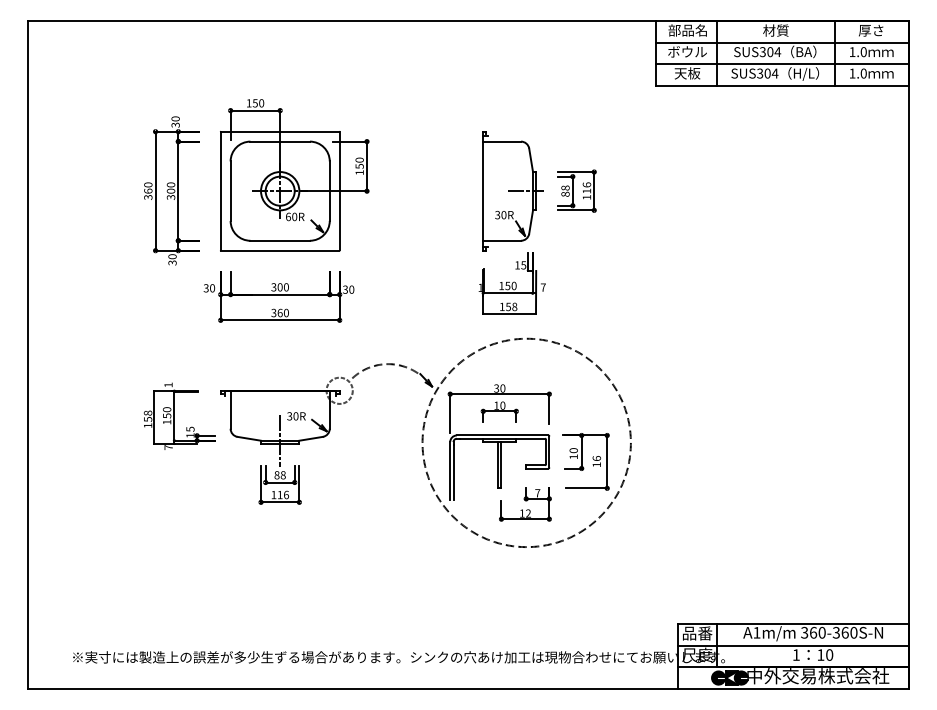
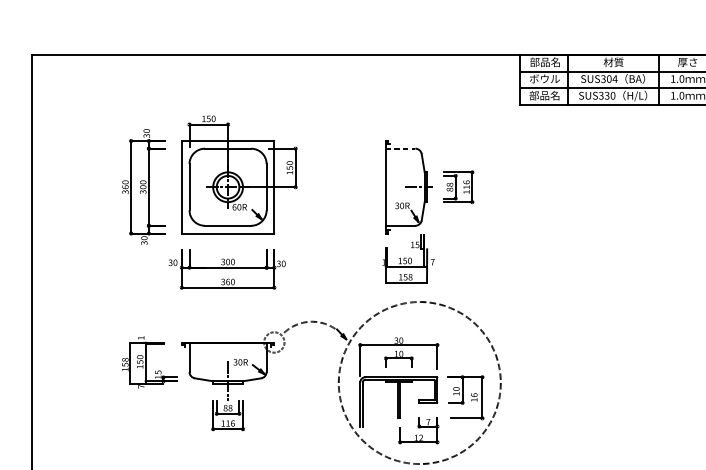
text: (686, 73) -> (544, 95), 天板 -> 部品名
text: (771, 73) -> (610, 95), SUS304 -> SUS330
line: (502, 141) -> (400, 148), solid -> dashed

